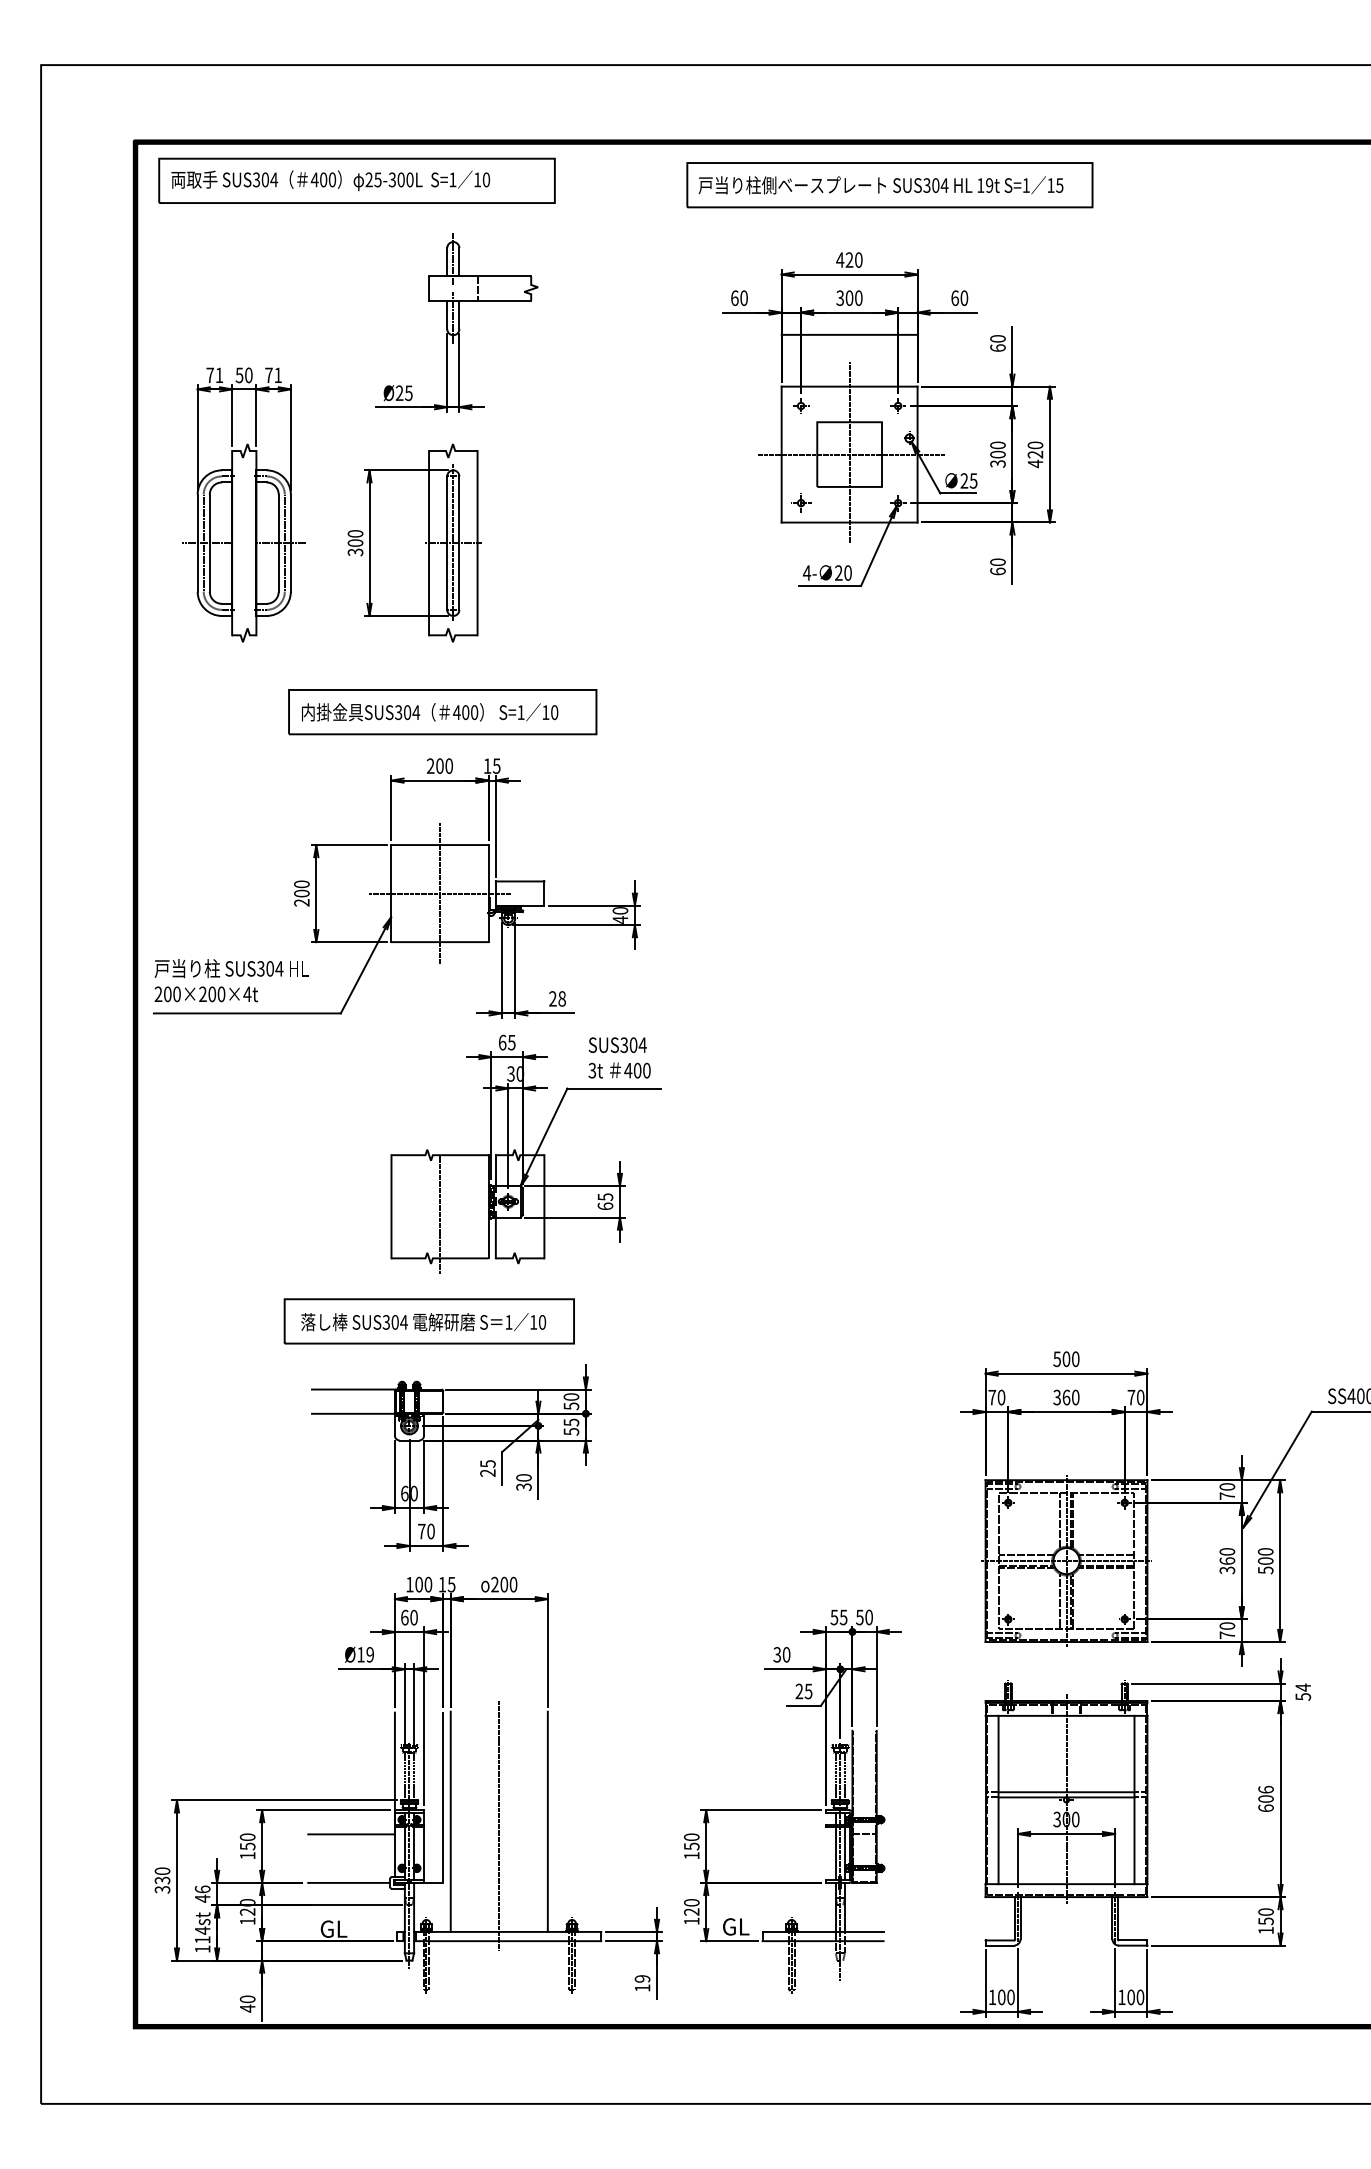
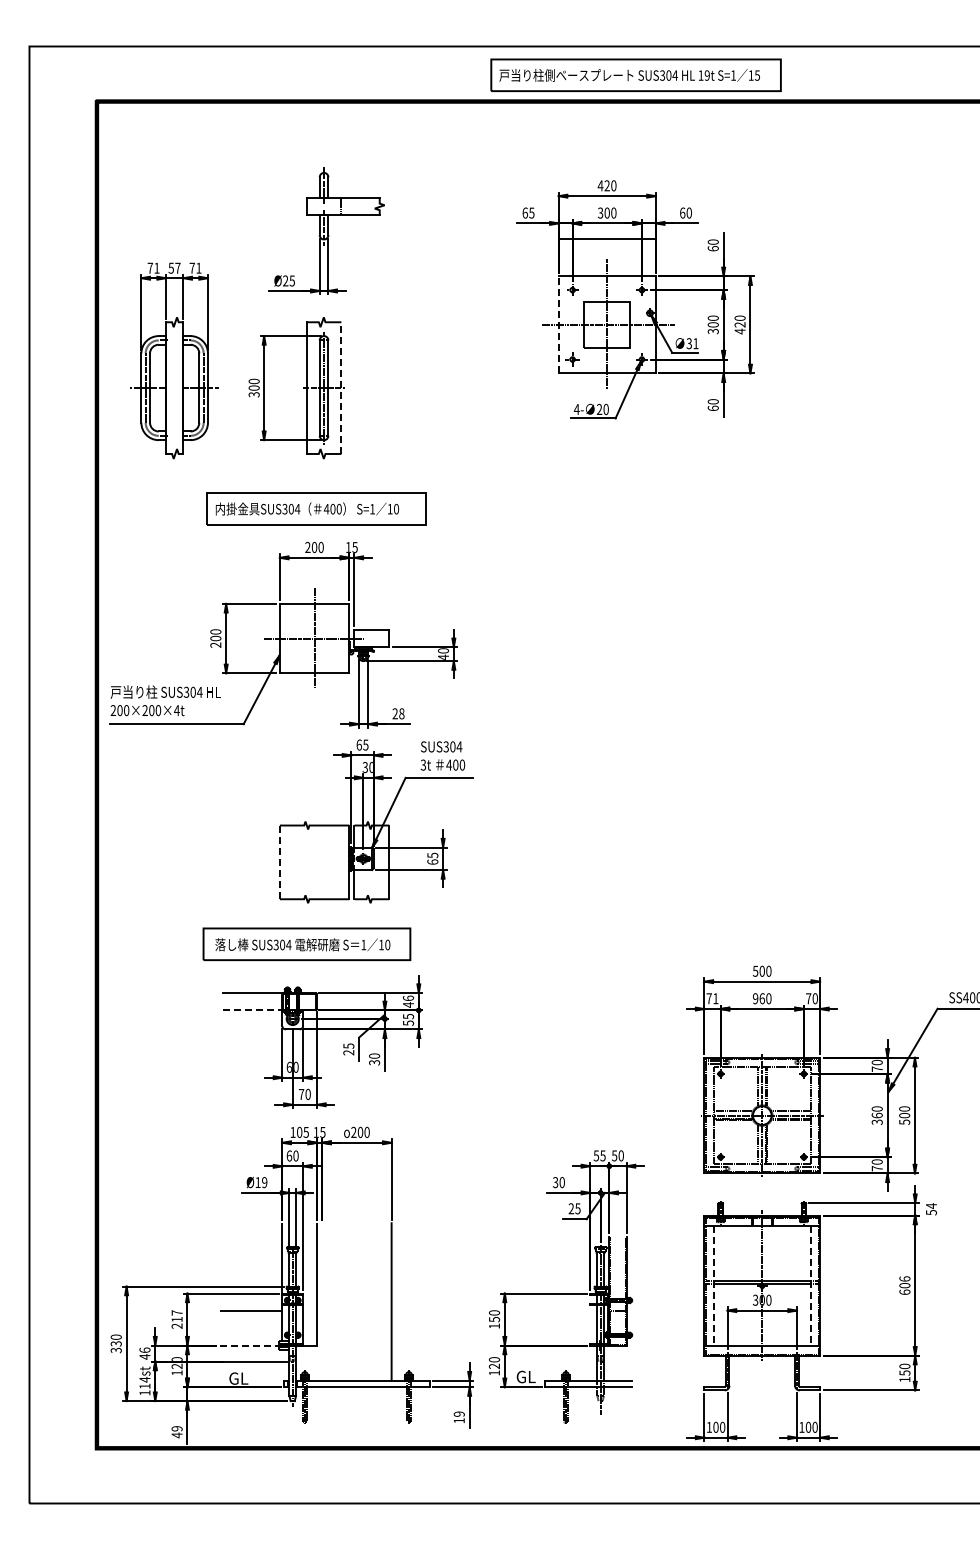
part: (357, 179) -> (255, 128), removed
part: (889, 184) -> (635, 74), moved
text: (743, 297) -> (531, 212), 60 -> 65
text: (248, 374) -> (177, 267), 50 -> 57
line: (781, 454) -> (558, 324), solid -> dashed
text: (968, 480) -> (692, 343), 25 -> 31
line: (477, 543) -> (341, 388), solid -> dashed
line: (390, 1206) -> (279, 862), solid -> dashed
line: (439, 1213) -> (314, 867), removed
text: (1001, 1397) -> (715, 998), 70 -> 71
text: (1057, 1397) -> (755, 998), 360 -> 960
text: (571, 1401) -> (408, 1001), 50 -> 46
line: (353, 1414) -> (252, 1010), solid -> dashed
text: (427, 1583) -> (305, 1131), 100 -> 105
line: (998, 1800) -> (713, 1286), solid -> dashed
line: (1133, 1800) -> (810, 1286), solid -> dashed
line: (451, 1821) -> (322, 1301), removed
line: (498, 1825) -> (356, 1304), removed
text: (246, 1846) -> (176, 1319), 150 -> 217
line: (348, 1882) -> (249, 1345), solid -> dashed
text: (246, 1998) -> (176, 1428), 40 -> 49

